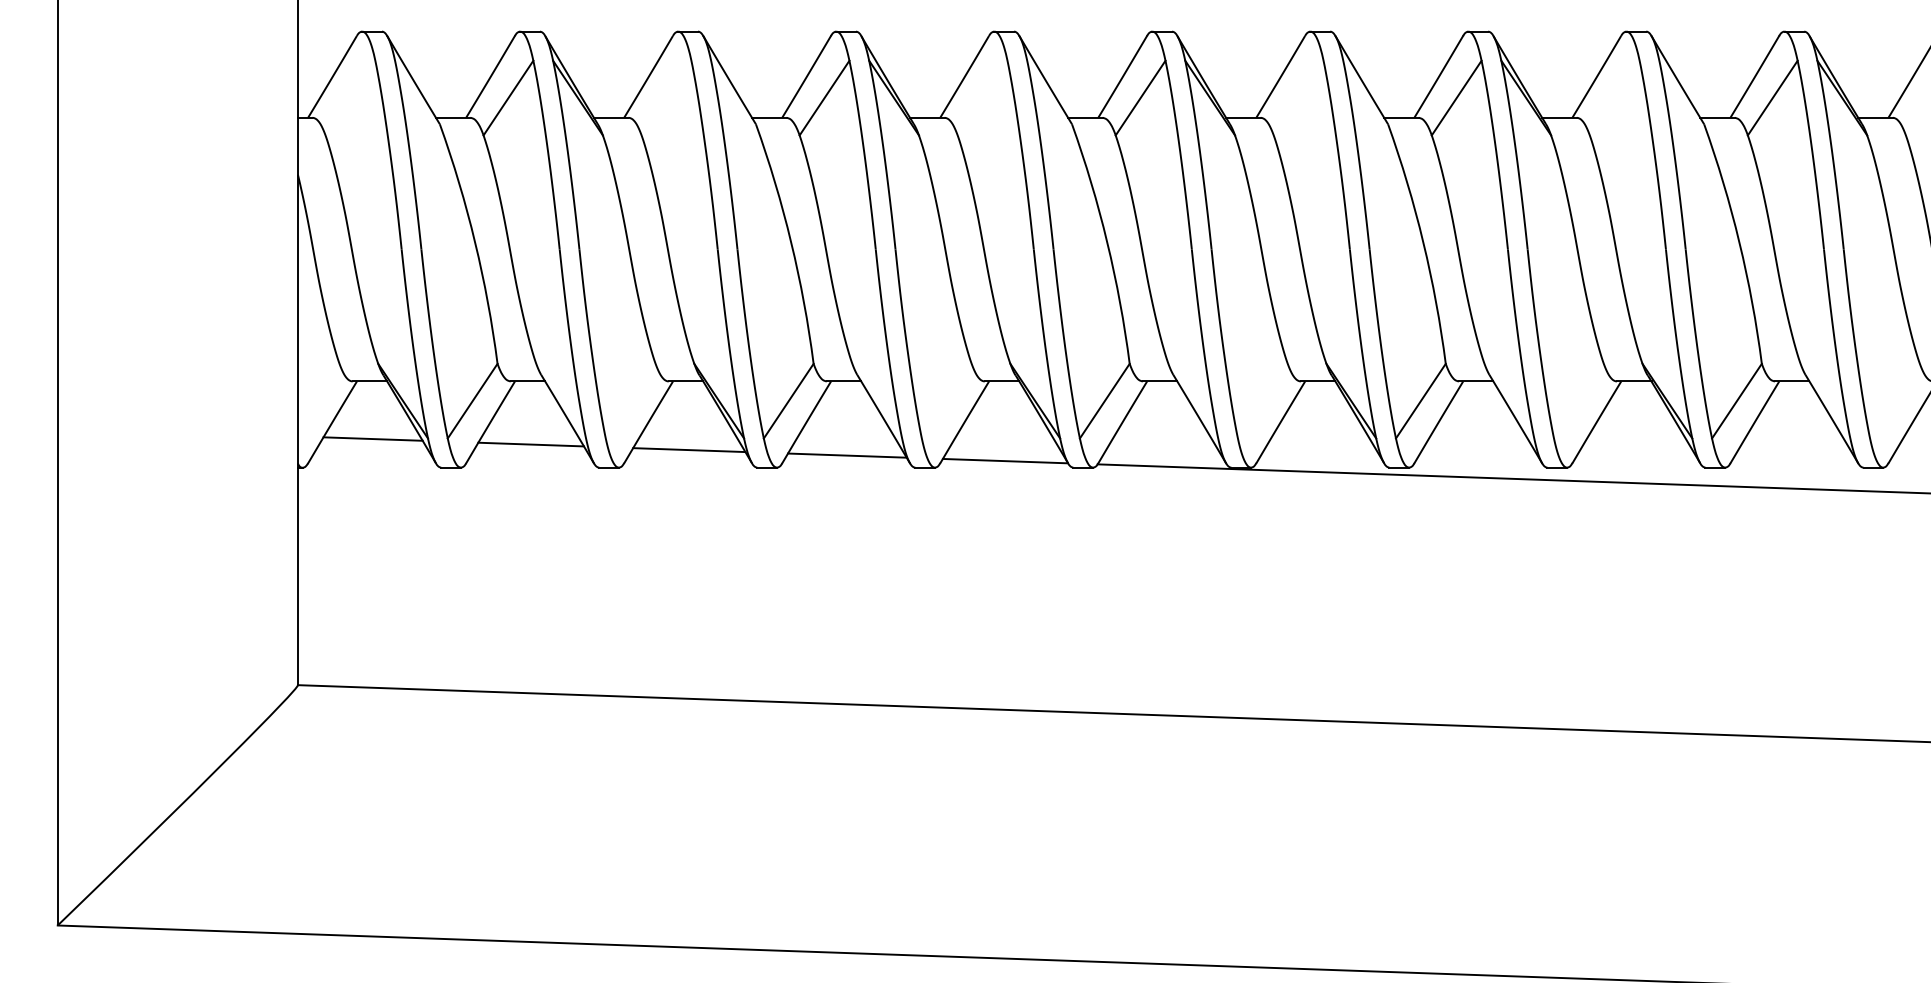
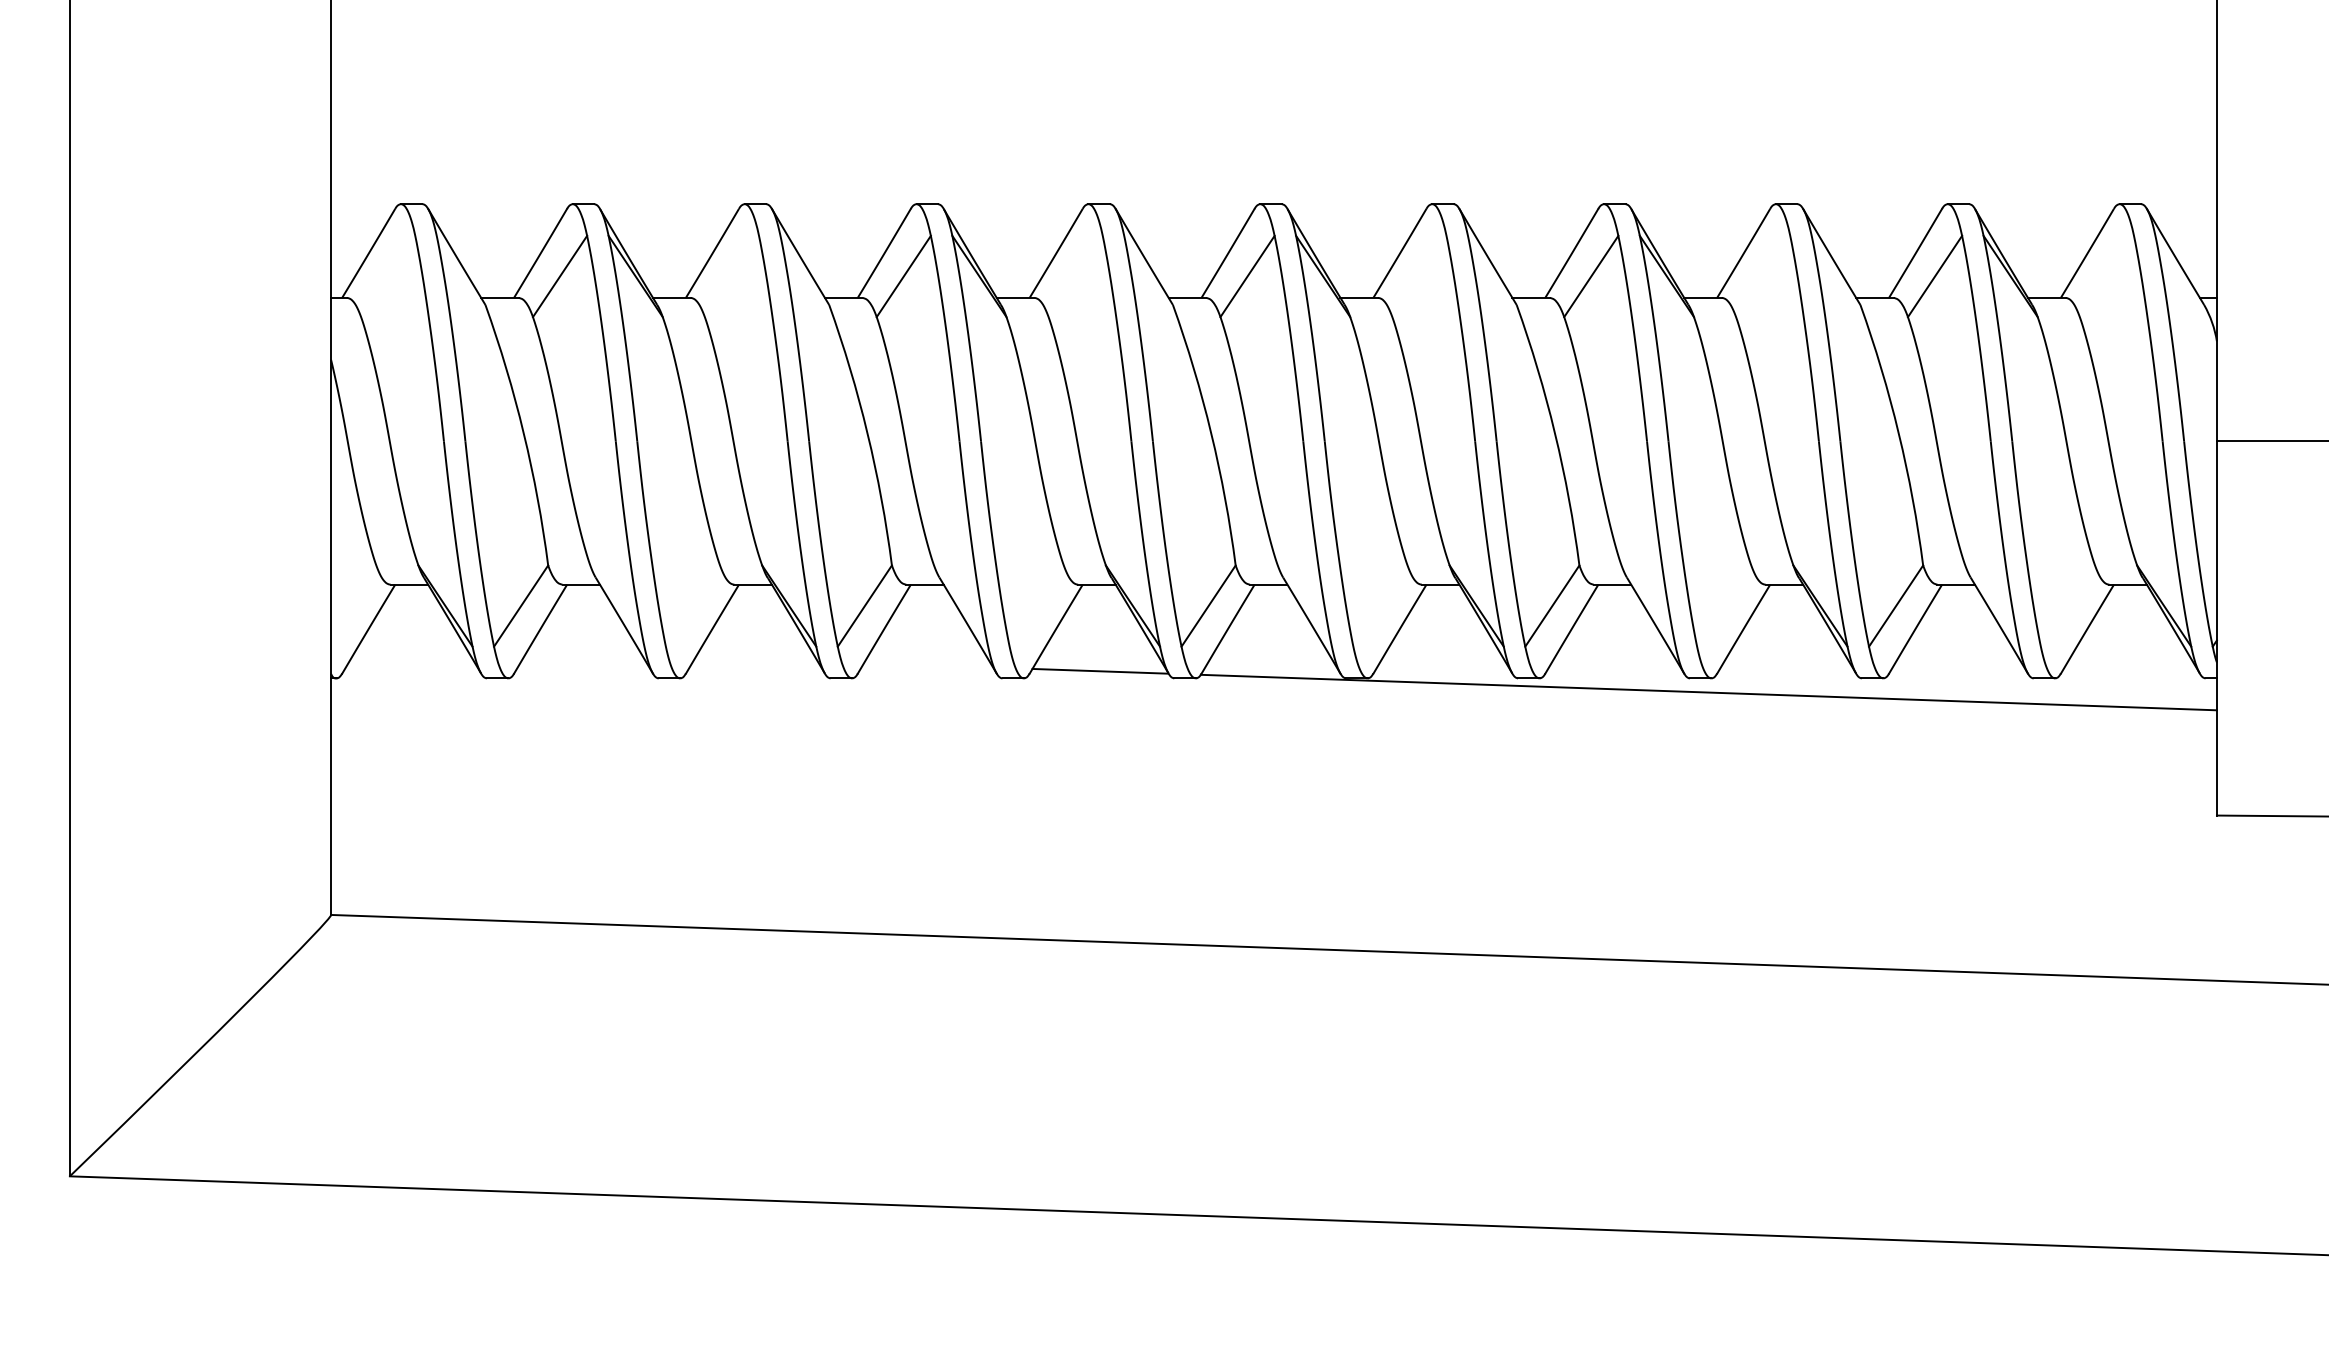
line: (372, 439) -> (412, 647), removed
line: (530, 444) -> (584, 653), removed
line: (689, 450) -> (756, 659), removed
line: (847, 455) -> (928, 665), removed

